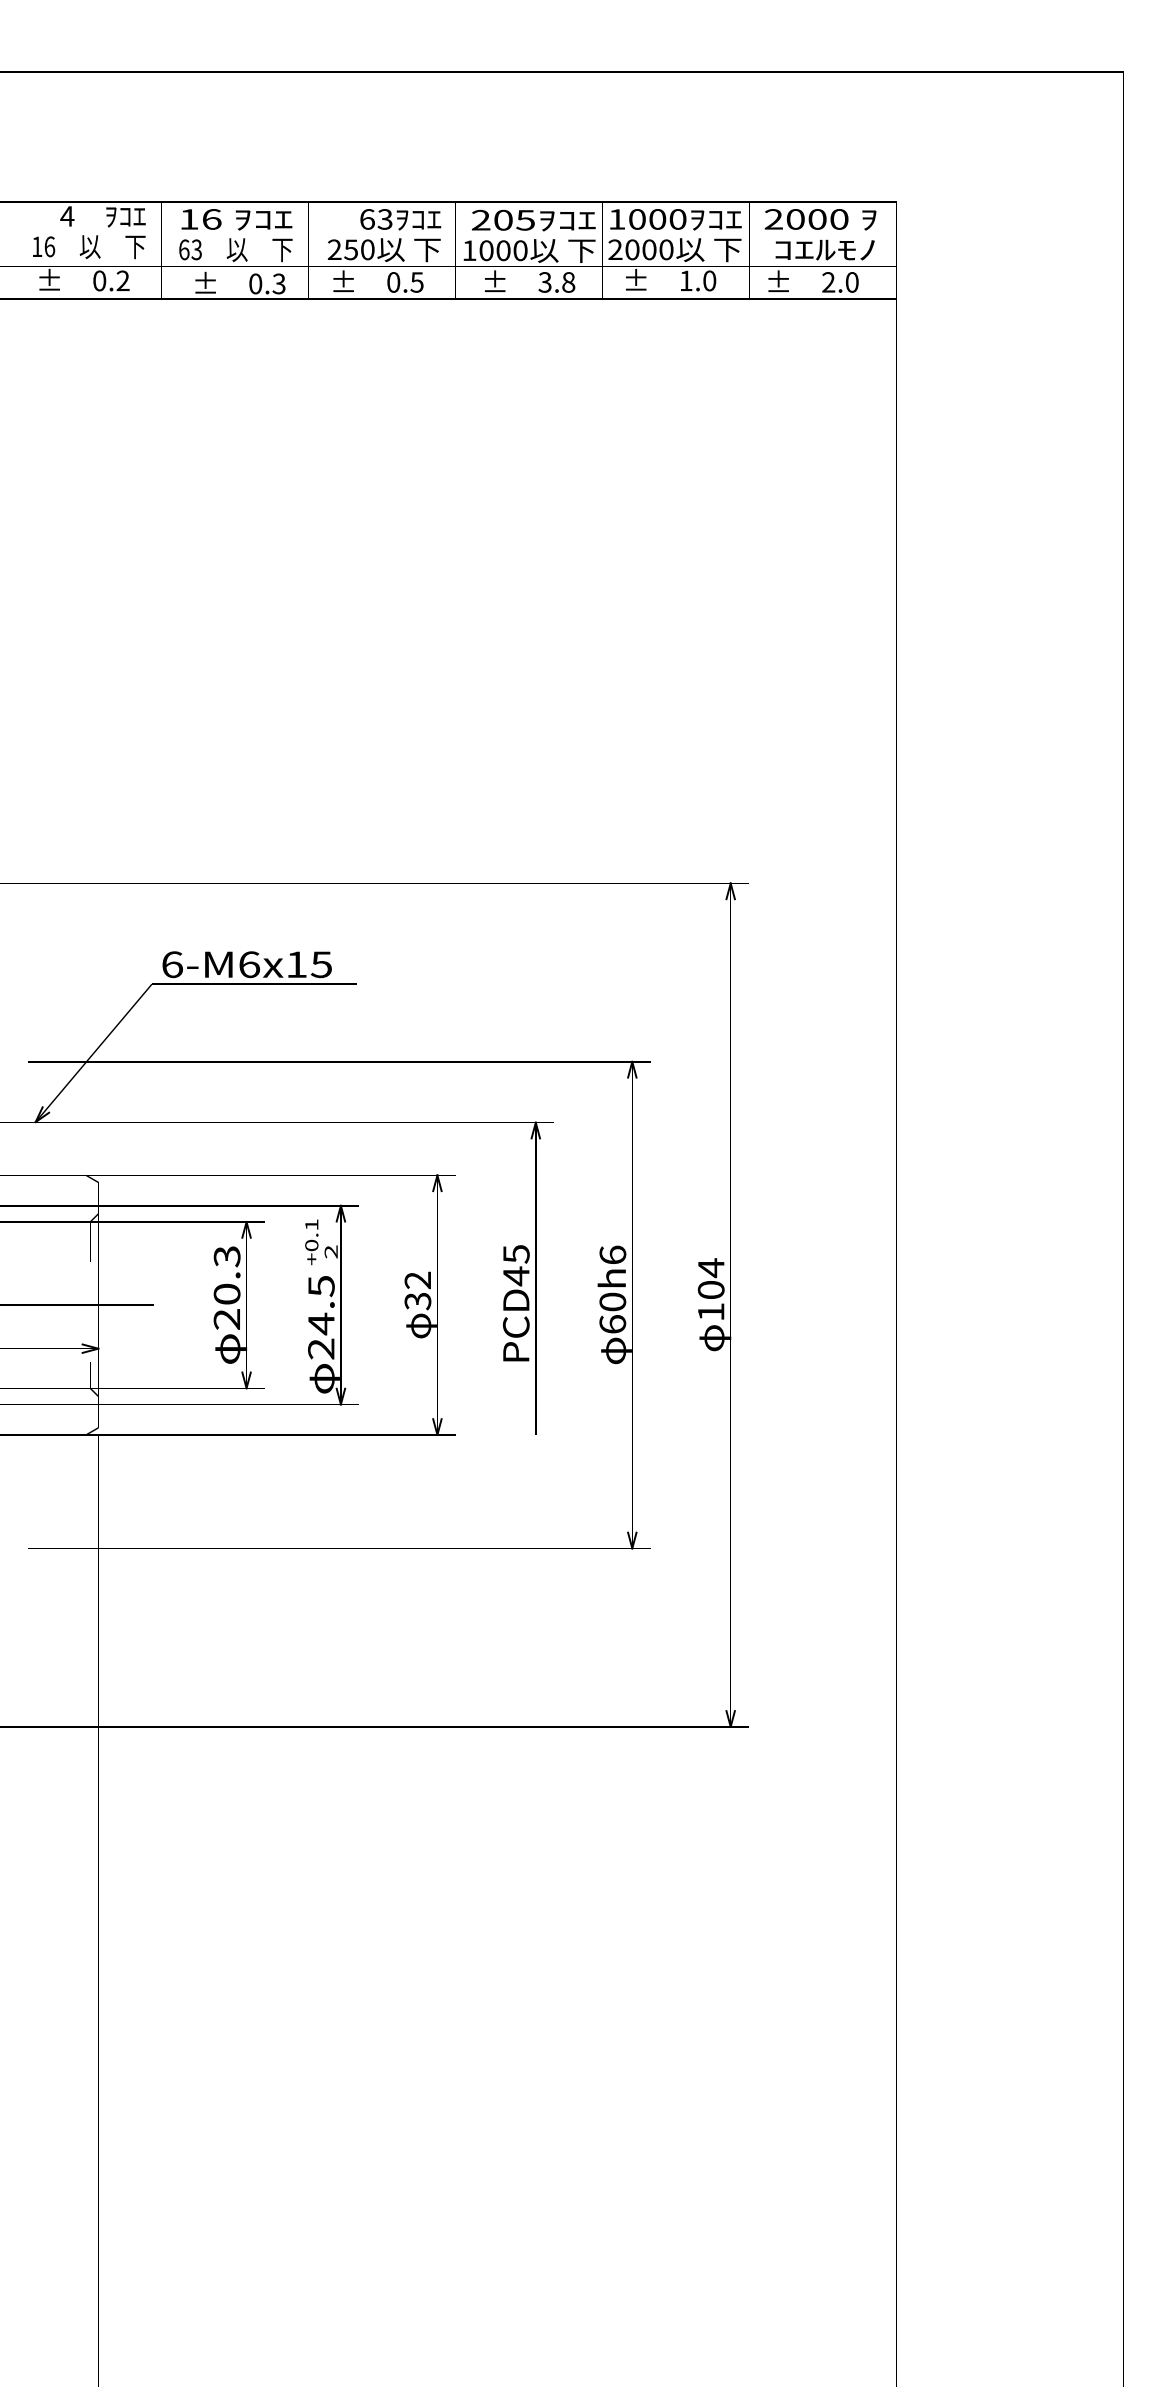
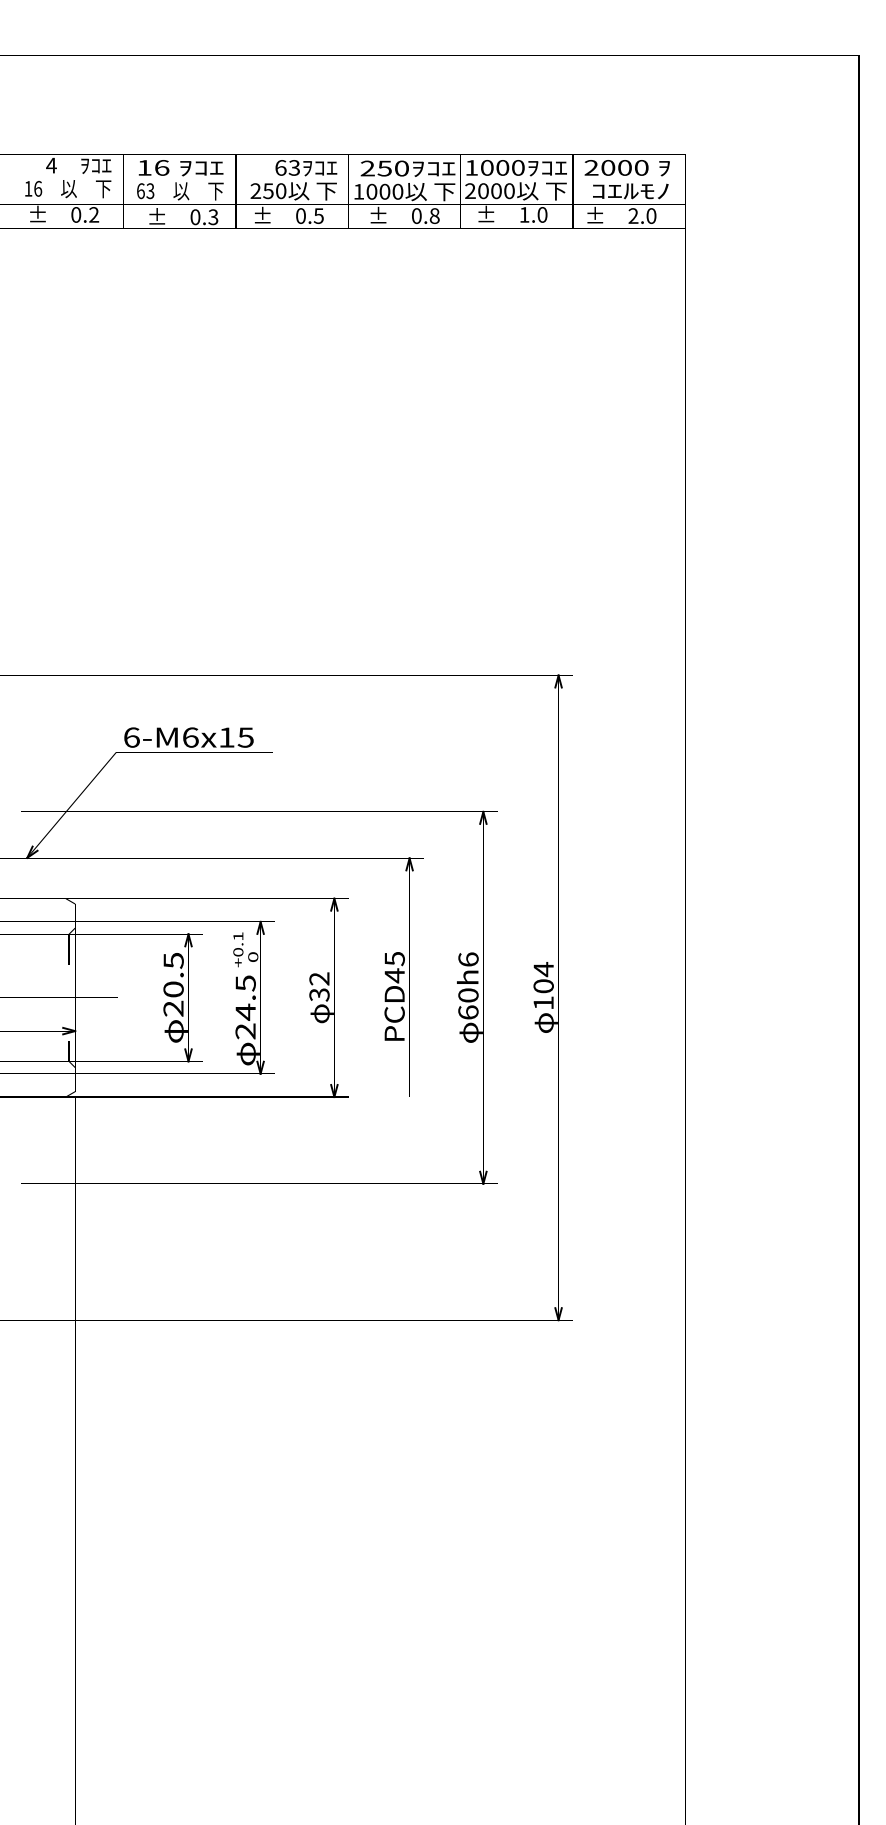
text: (513, 220) -> (392, 168), 205 -> 250
text: (544, 281) -> (416, 215), 3.8 -> 0.8
text: (331, 1252) -> (253, 957), 2 -> 0
text: (226, 1256) -> (173, 960), 20.3 -> 20.5

